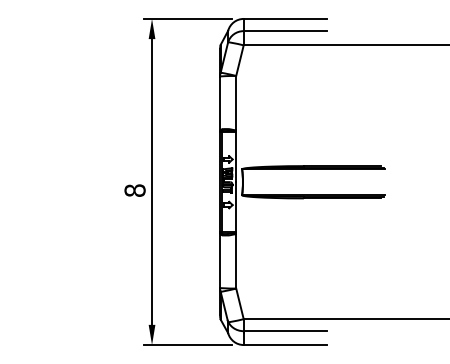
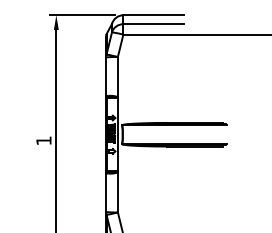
text: (134, 190) -> (43, 140), 8 -> 1

